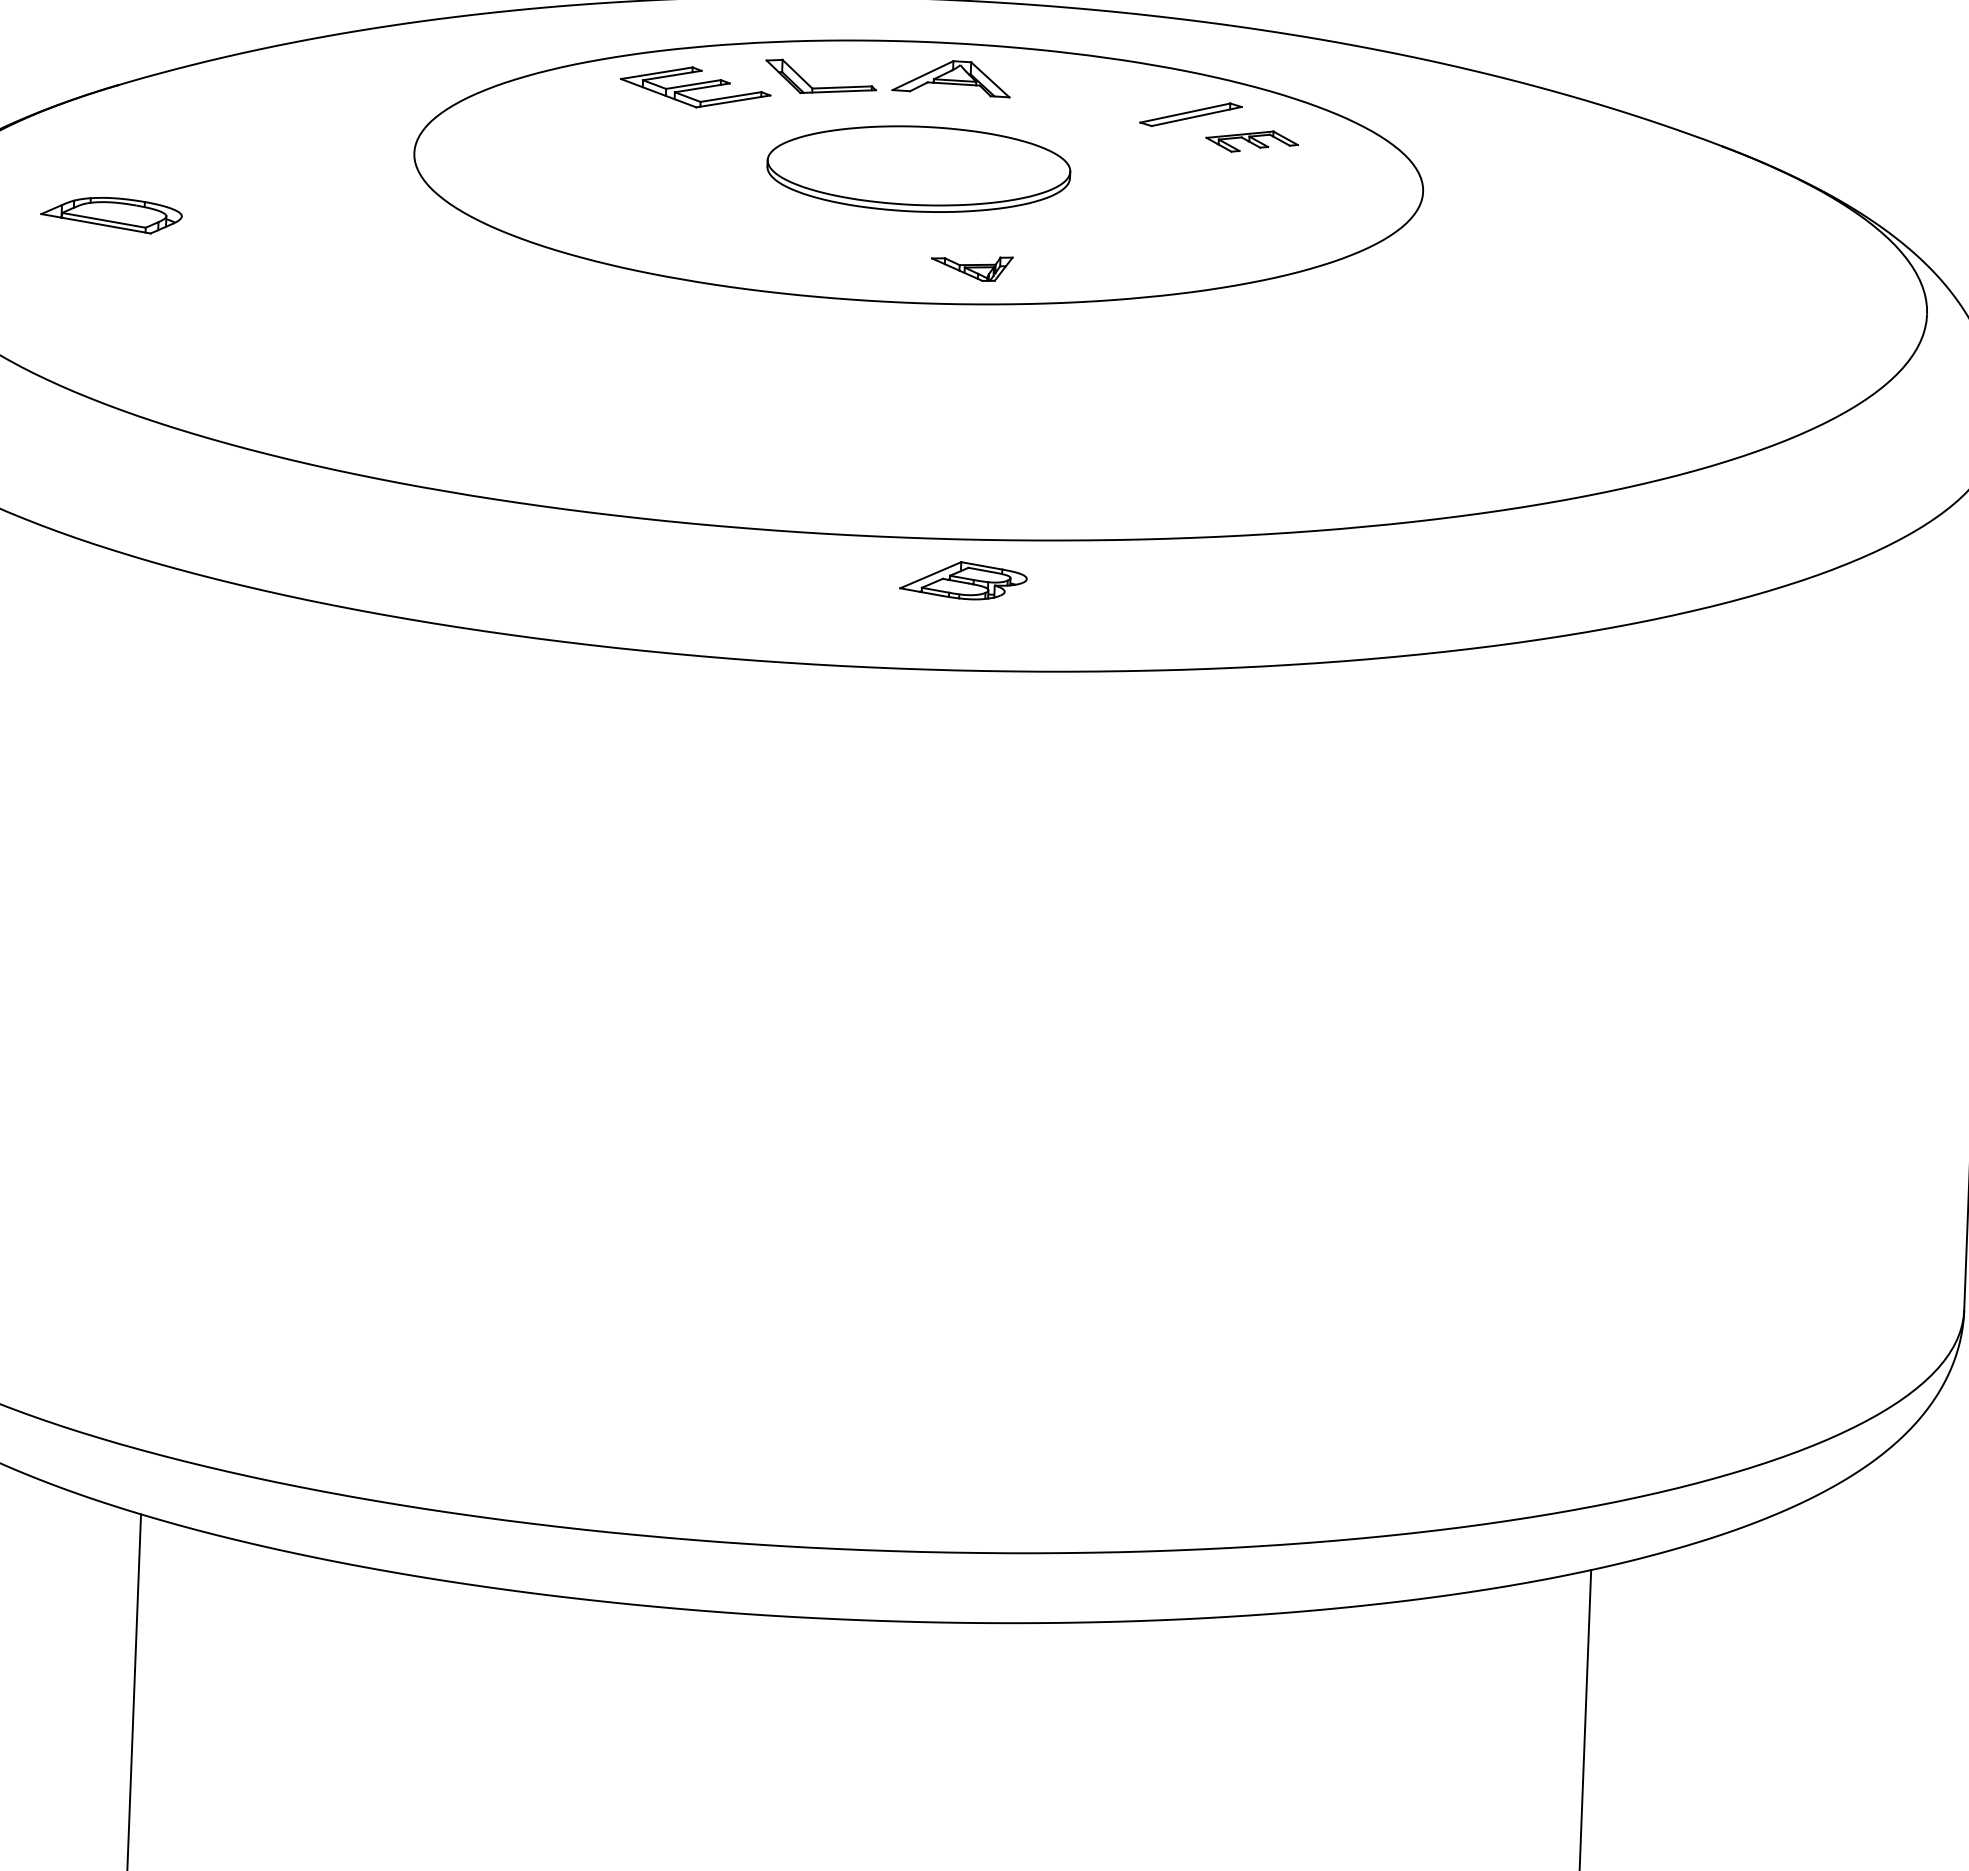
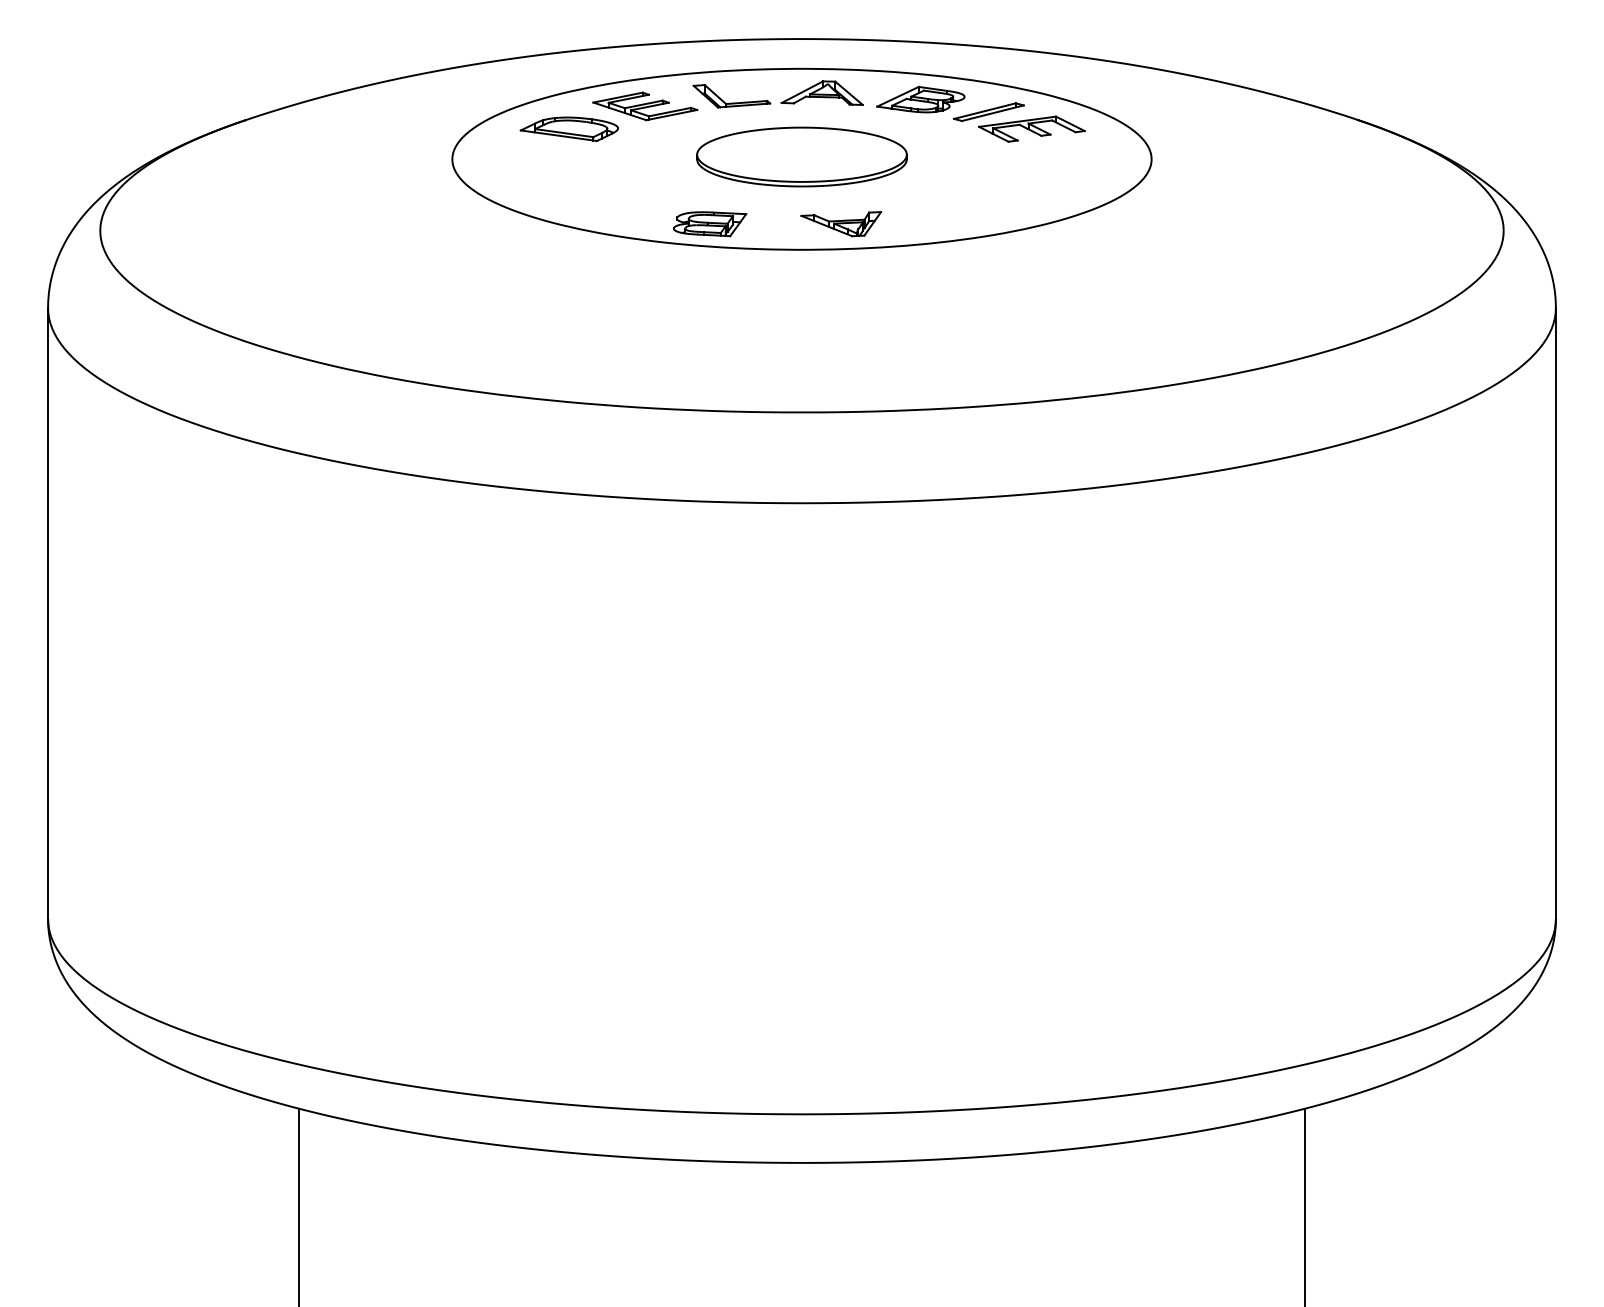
part: (1251, 140) -> (1031, 128), size x1.67
part: (110, 213) -> (568, 128), moved
part: (783, 261) -> (710, 224), added
part: (972, 268) -> (841, 224), size x1.43
part: (963, 580) -> (920, 99), moved

